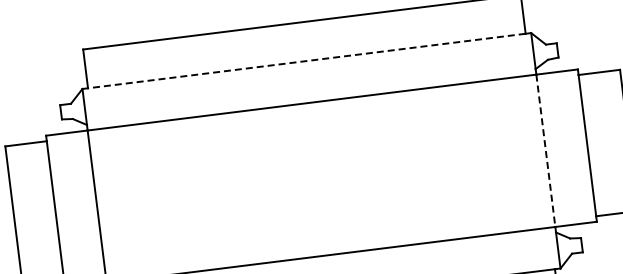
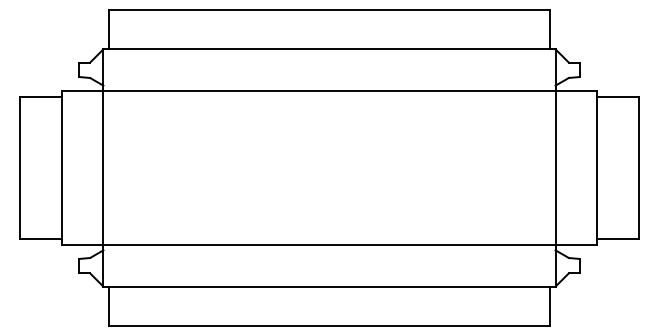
line: (306, 61) -> (329, 49), dashed -> solid
line: (545, 151) -> (555, 168), dashed -> solid

